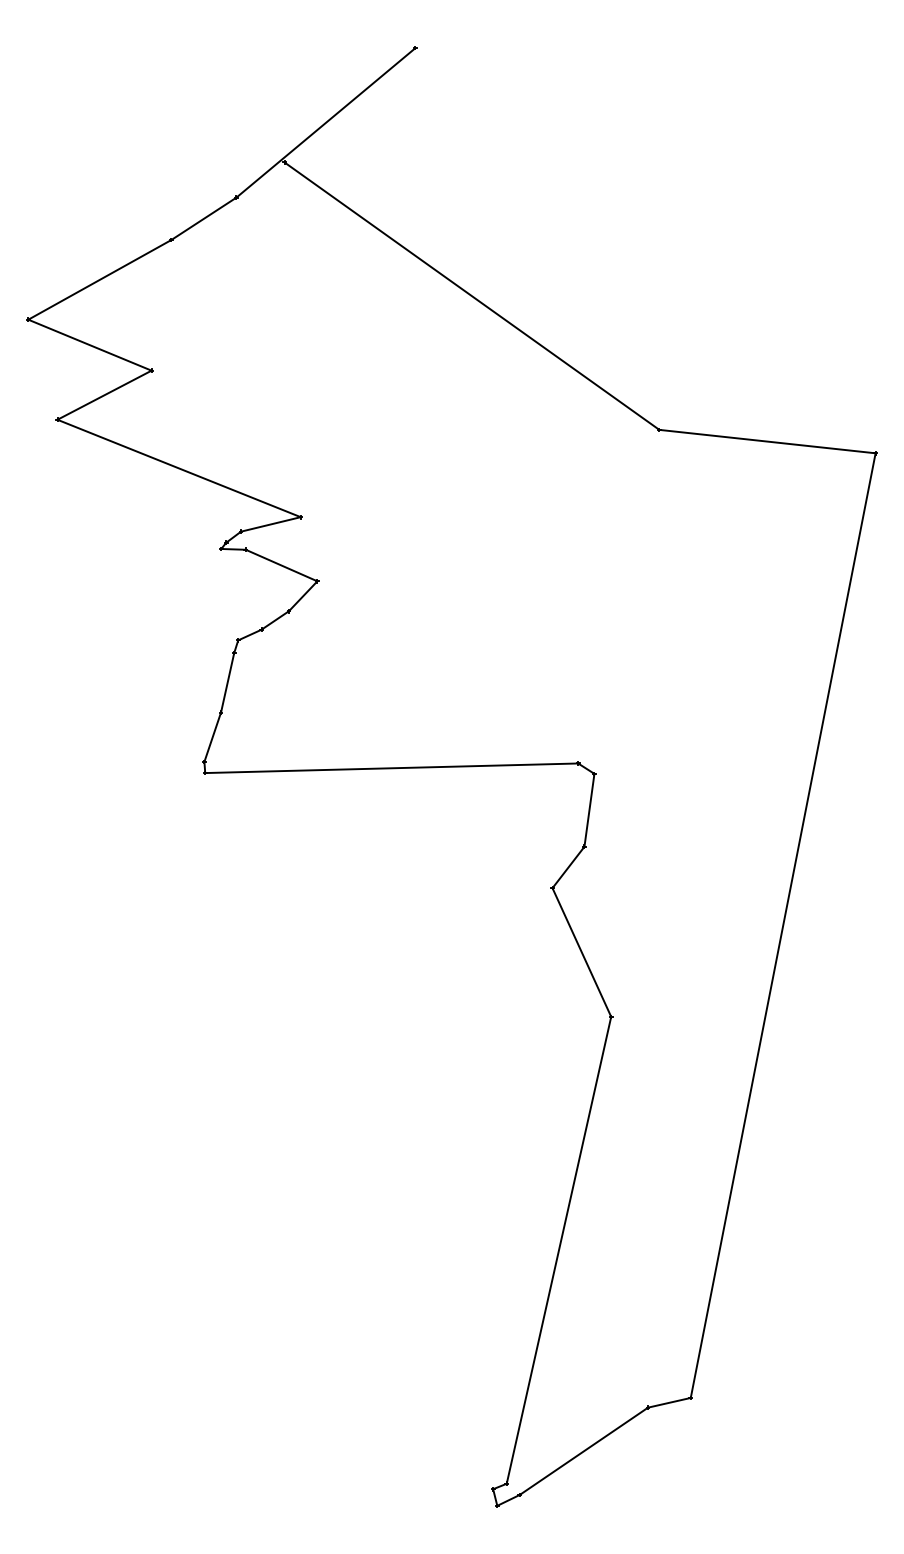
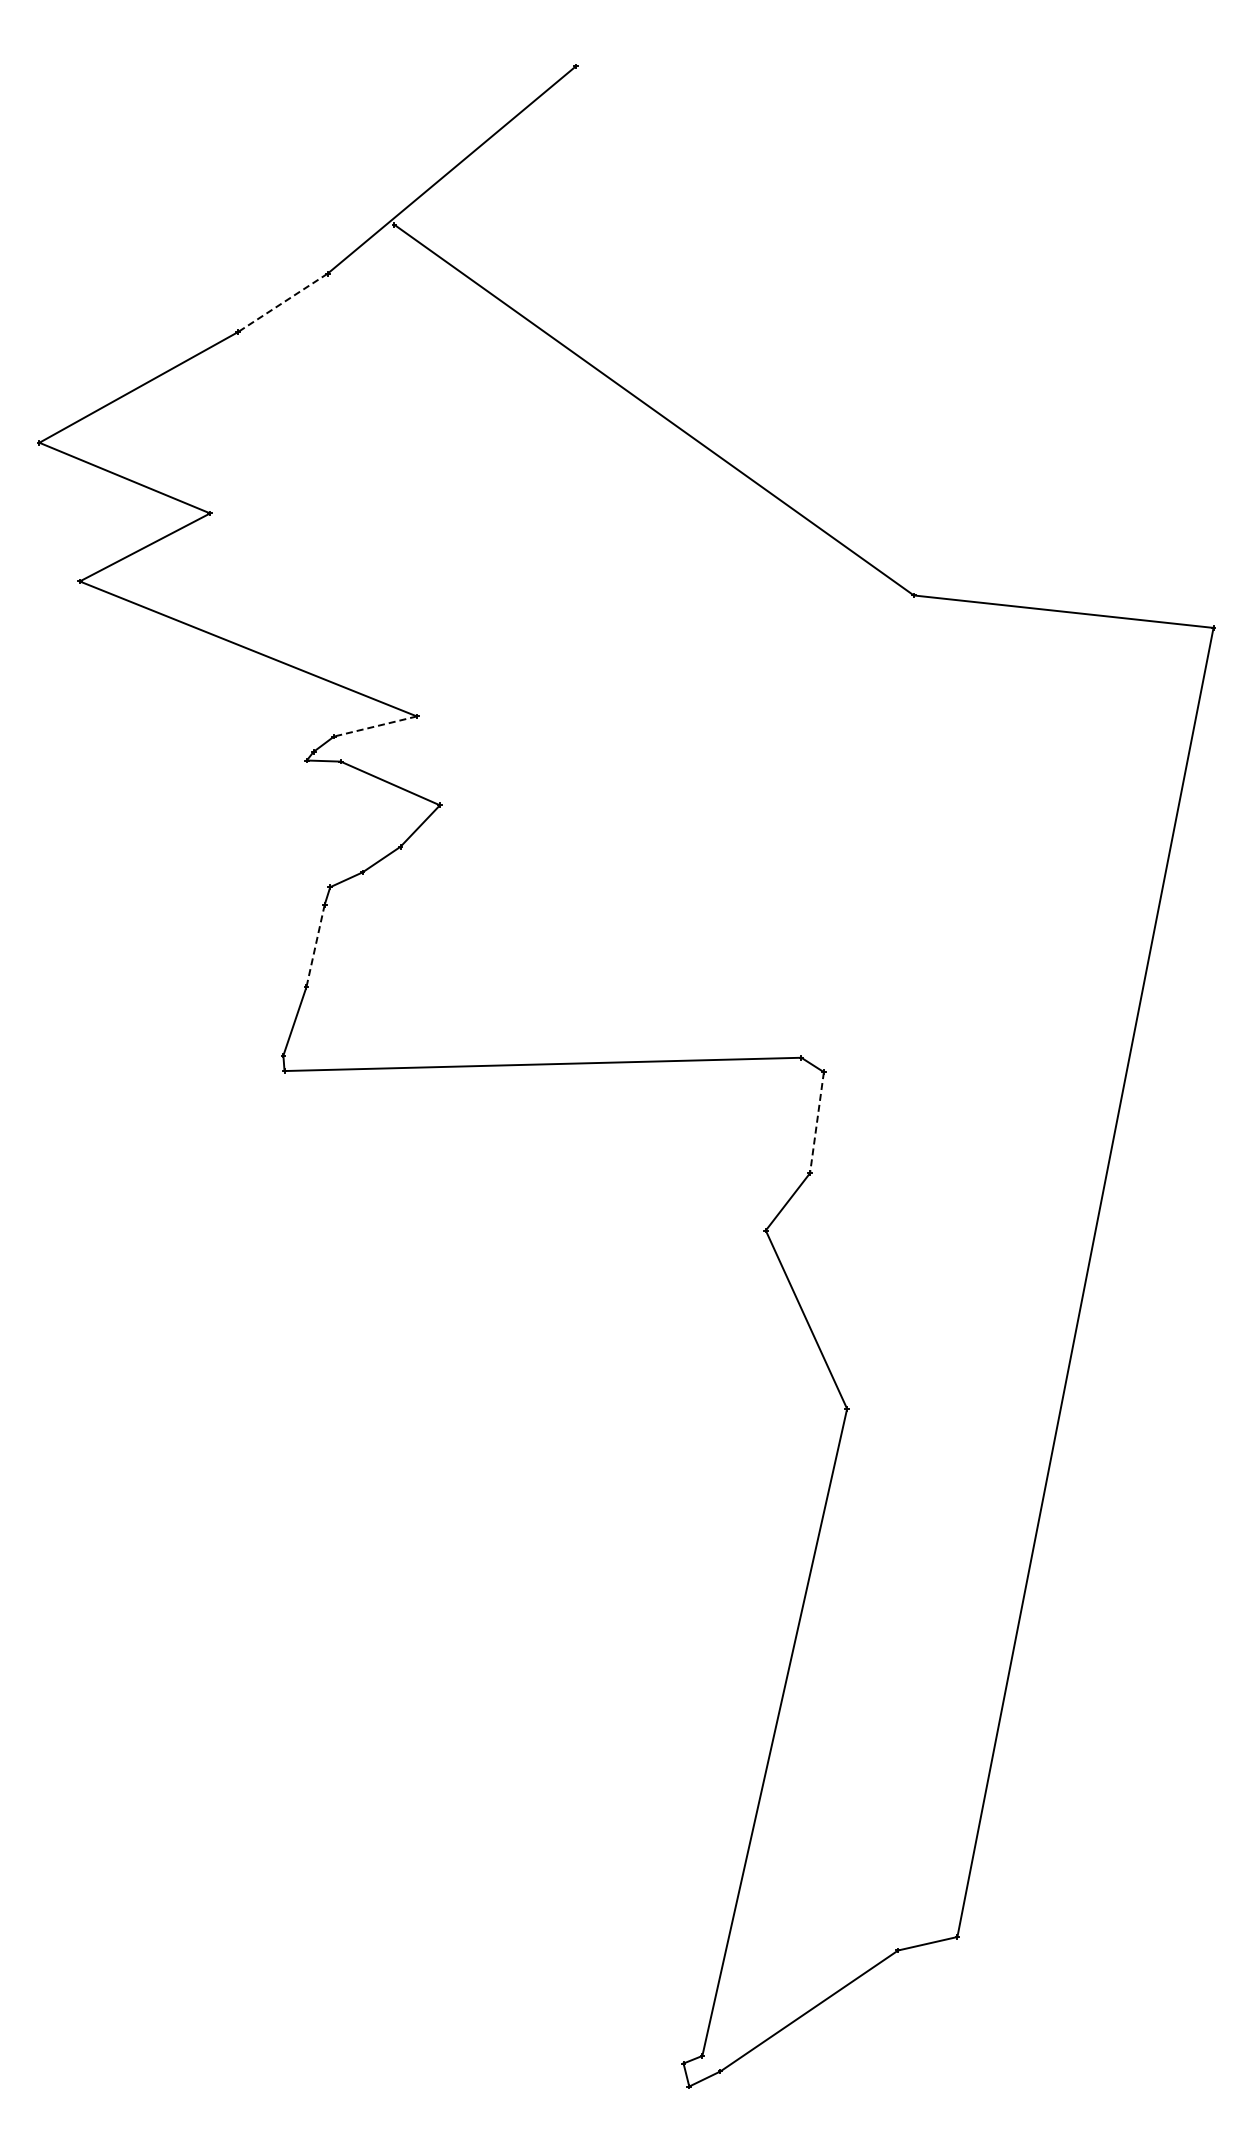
line: (203, 219) -> (282, 303), solid -> dashed
line: (270, 524) -> (375, 726), solid -> dashed
line: (227, 683) -> (315, 946), solid -> dashed
line: (589, 810) -> (816, 1122), solid -> dashed

